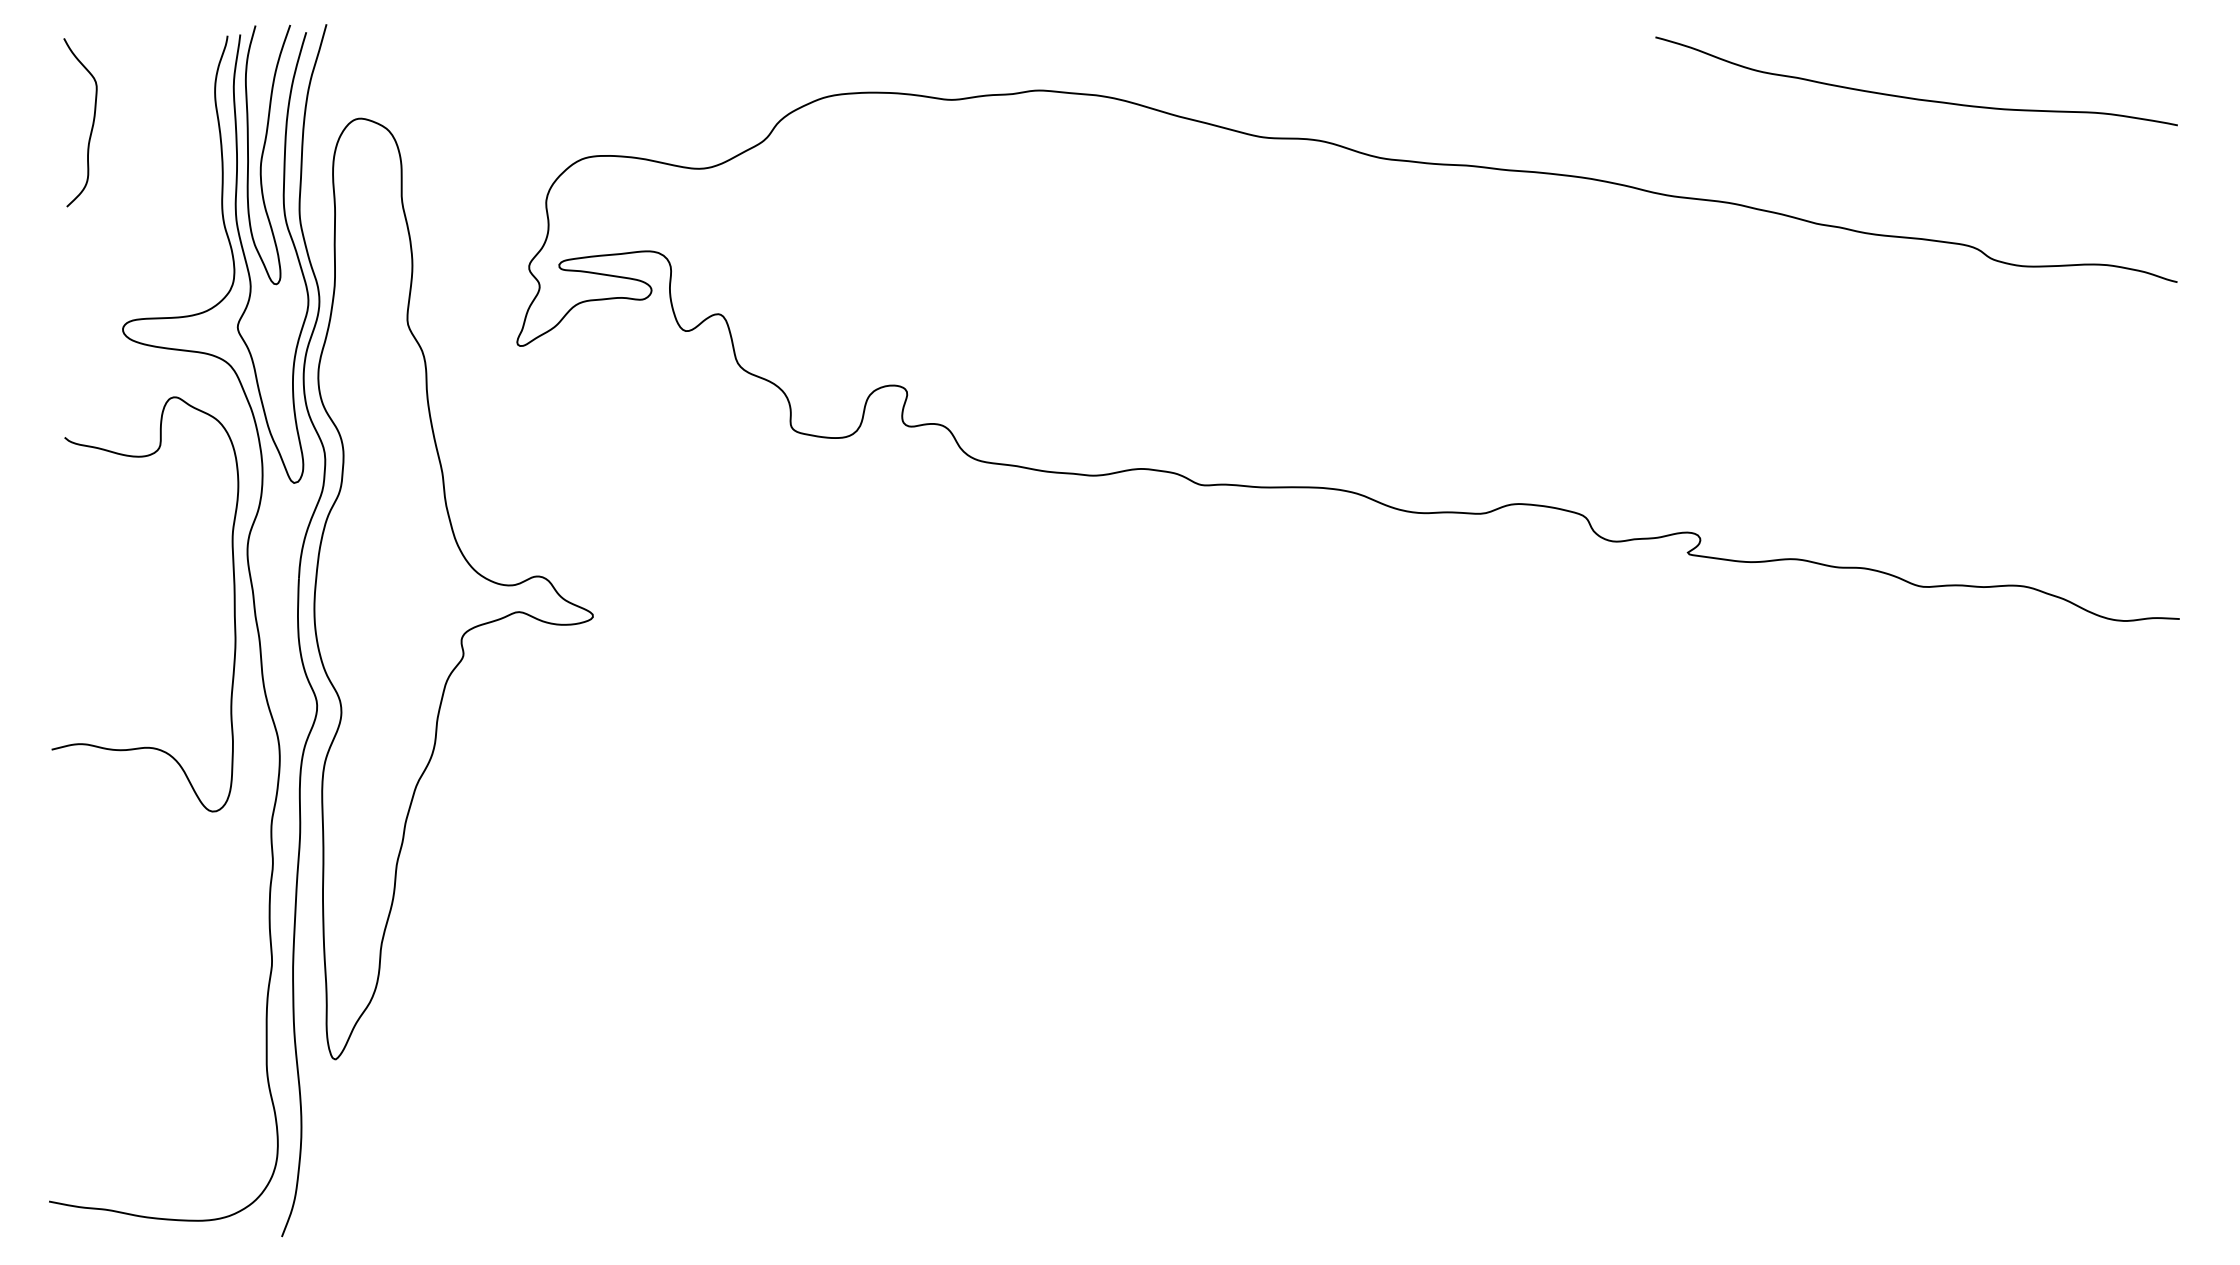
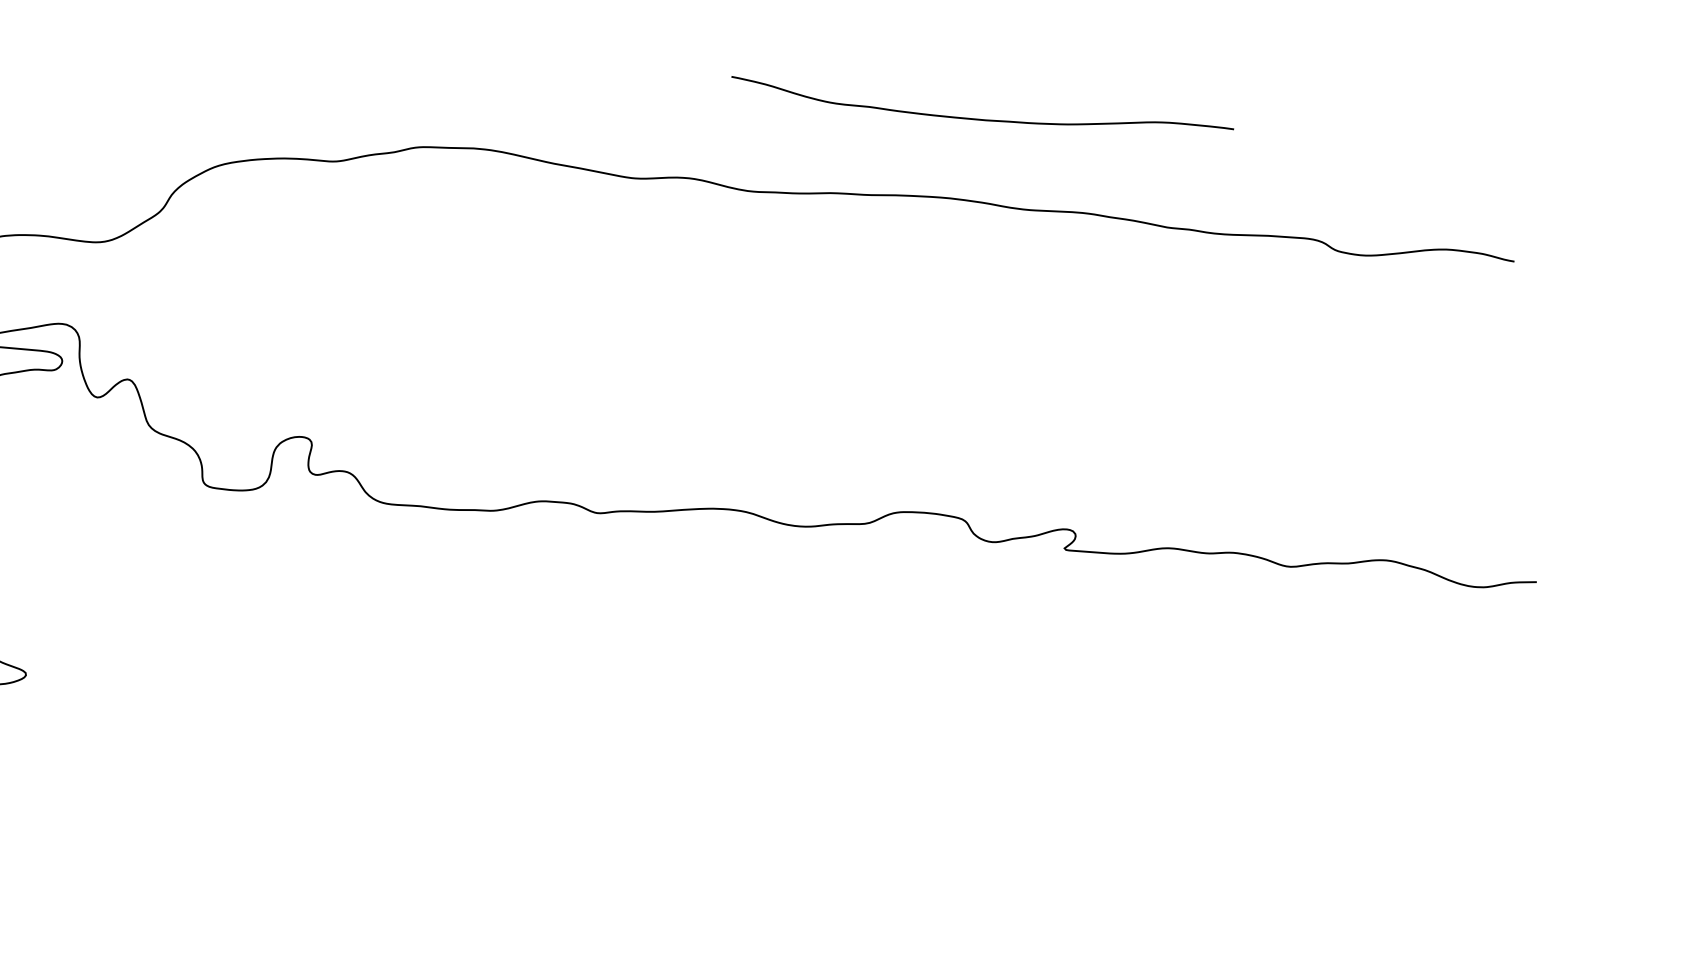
curve: (1913, 97) -> (980, 118), moved

